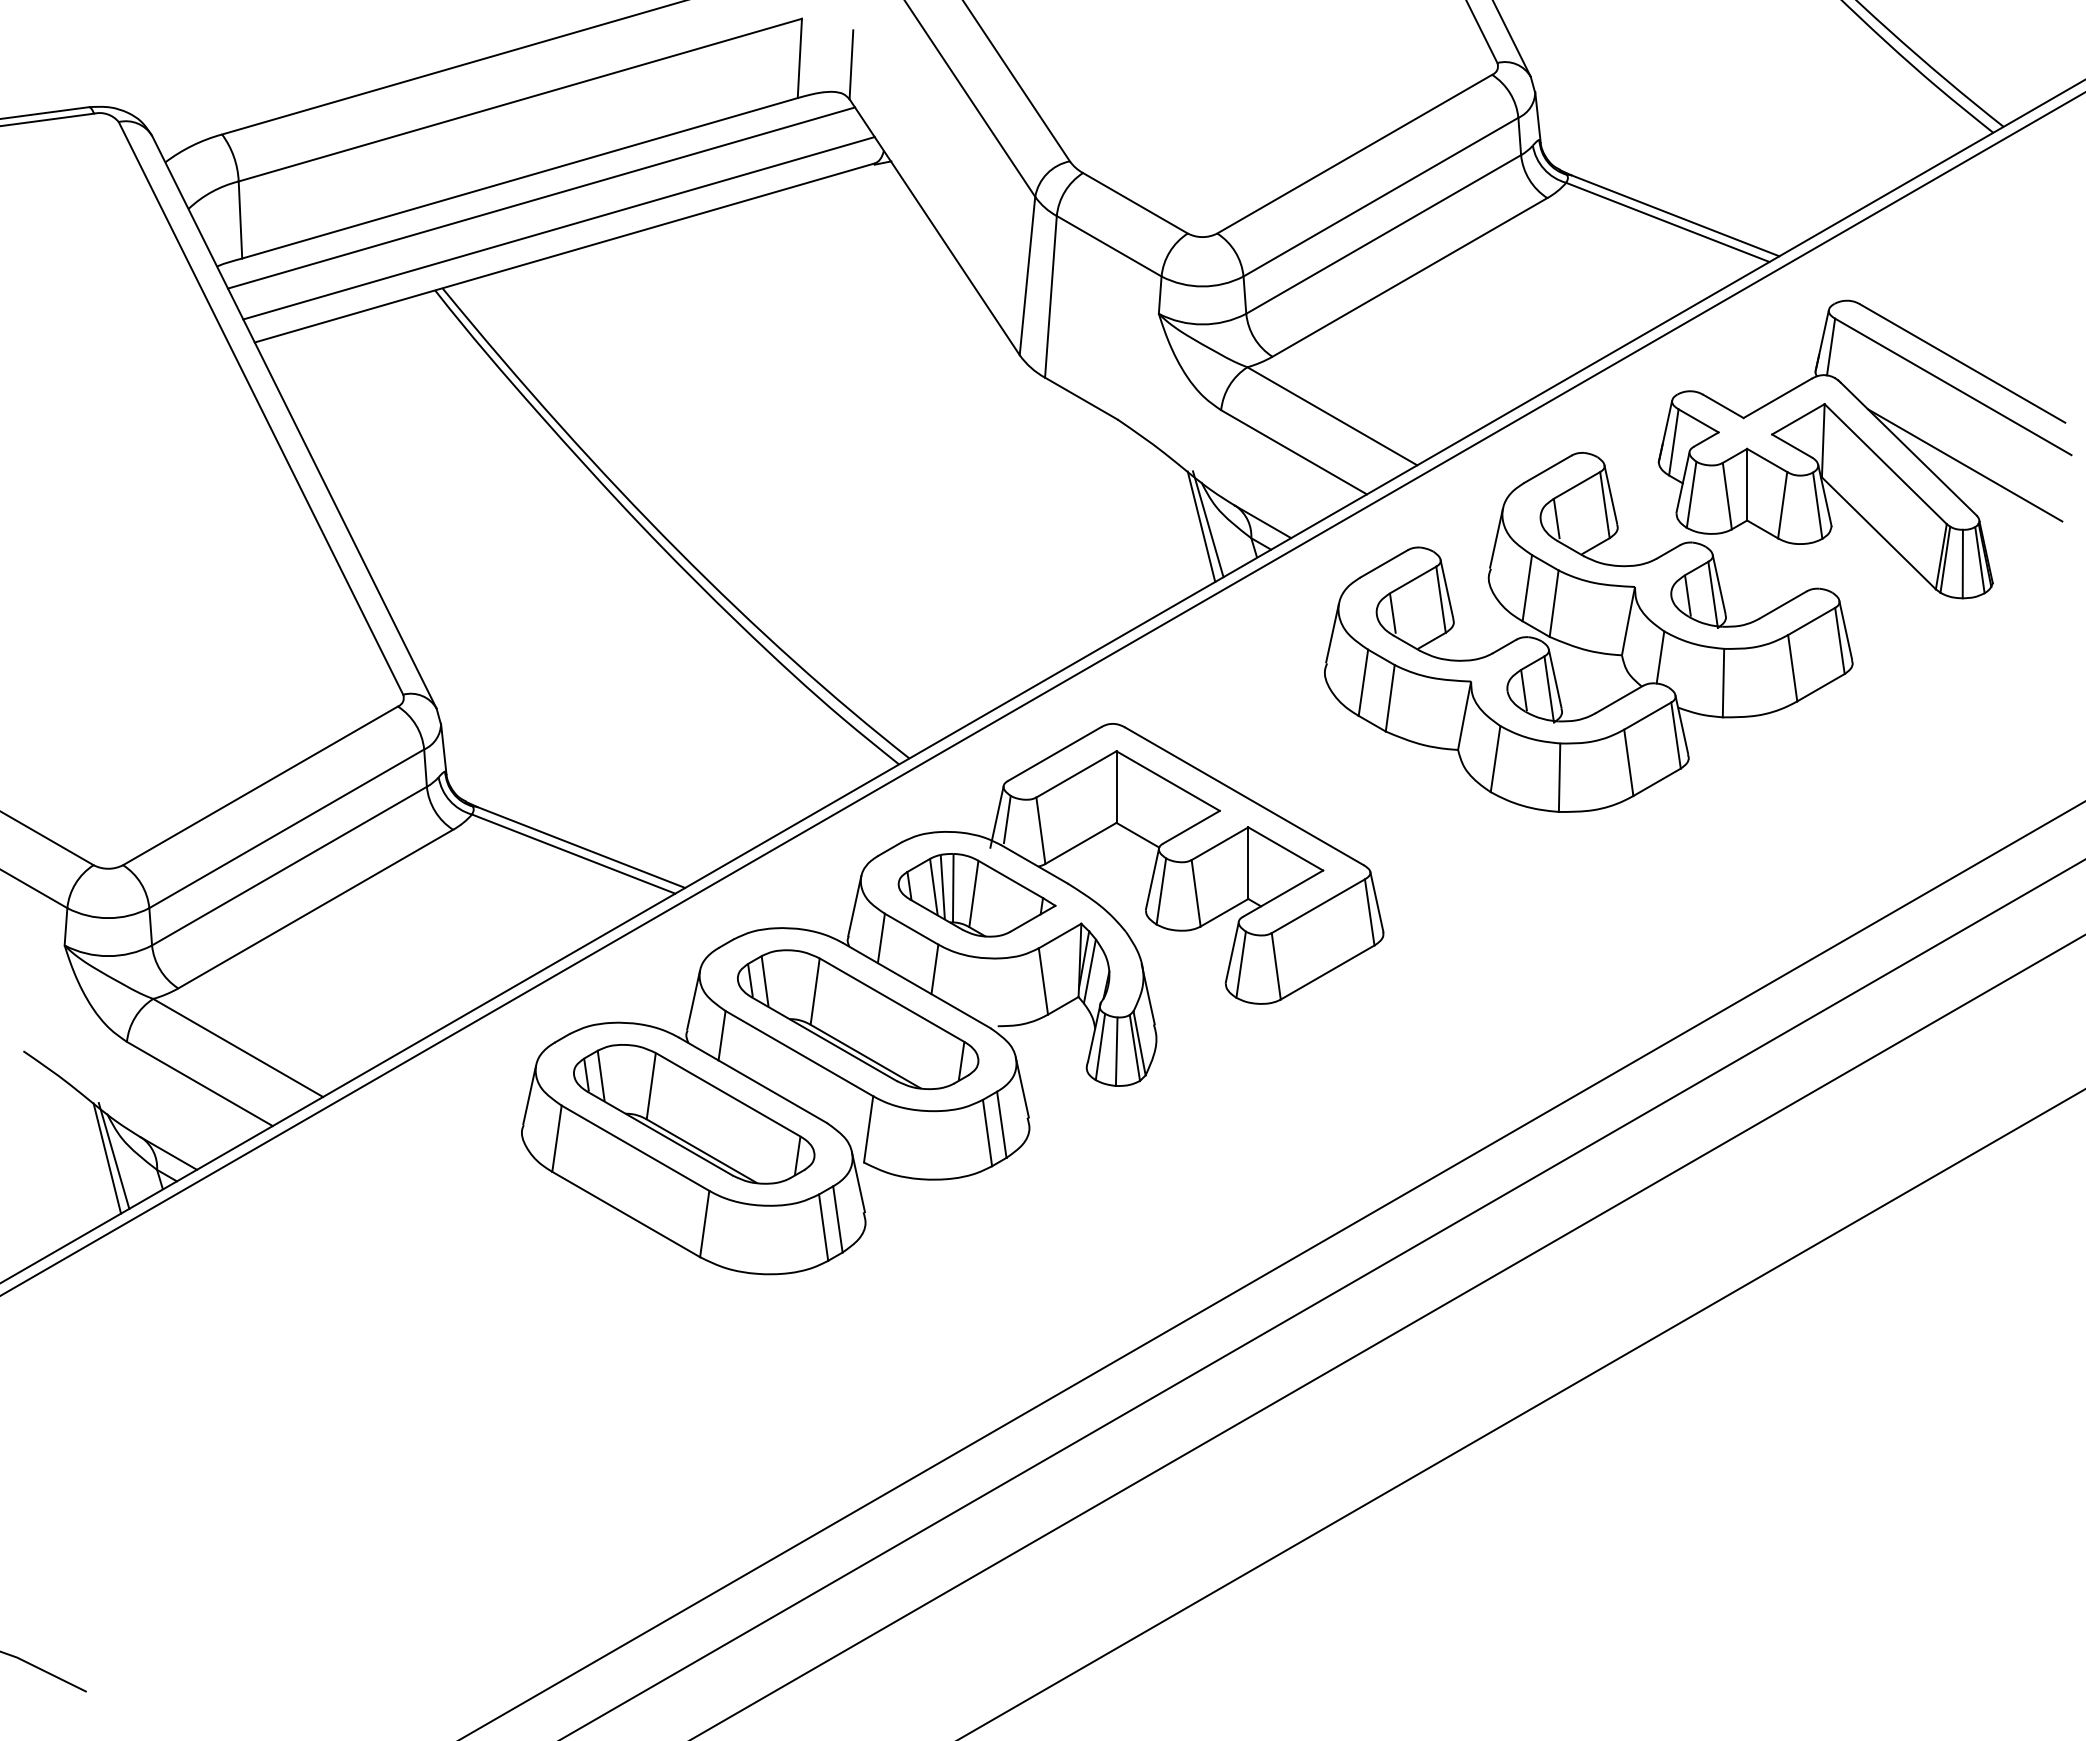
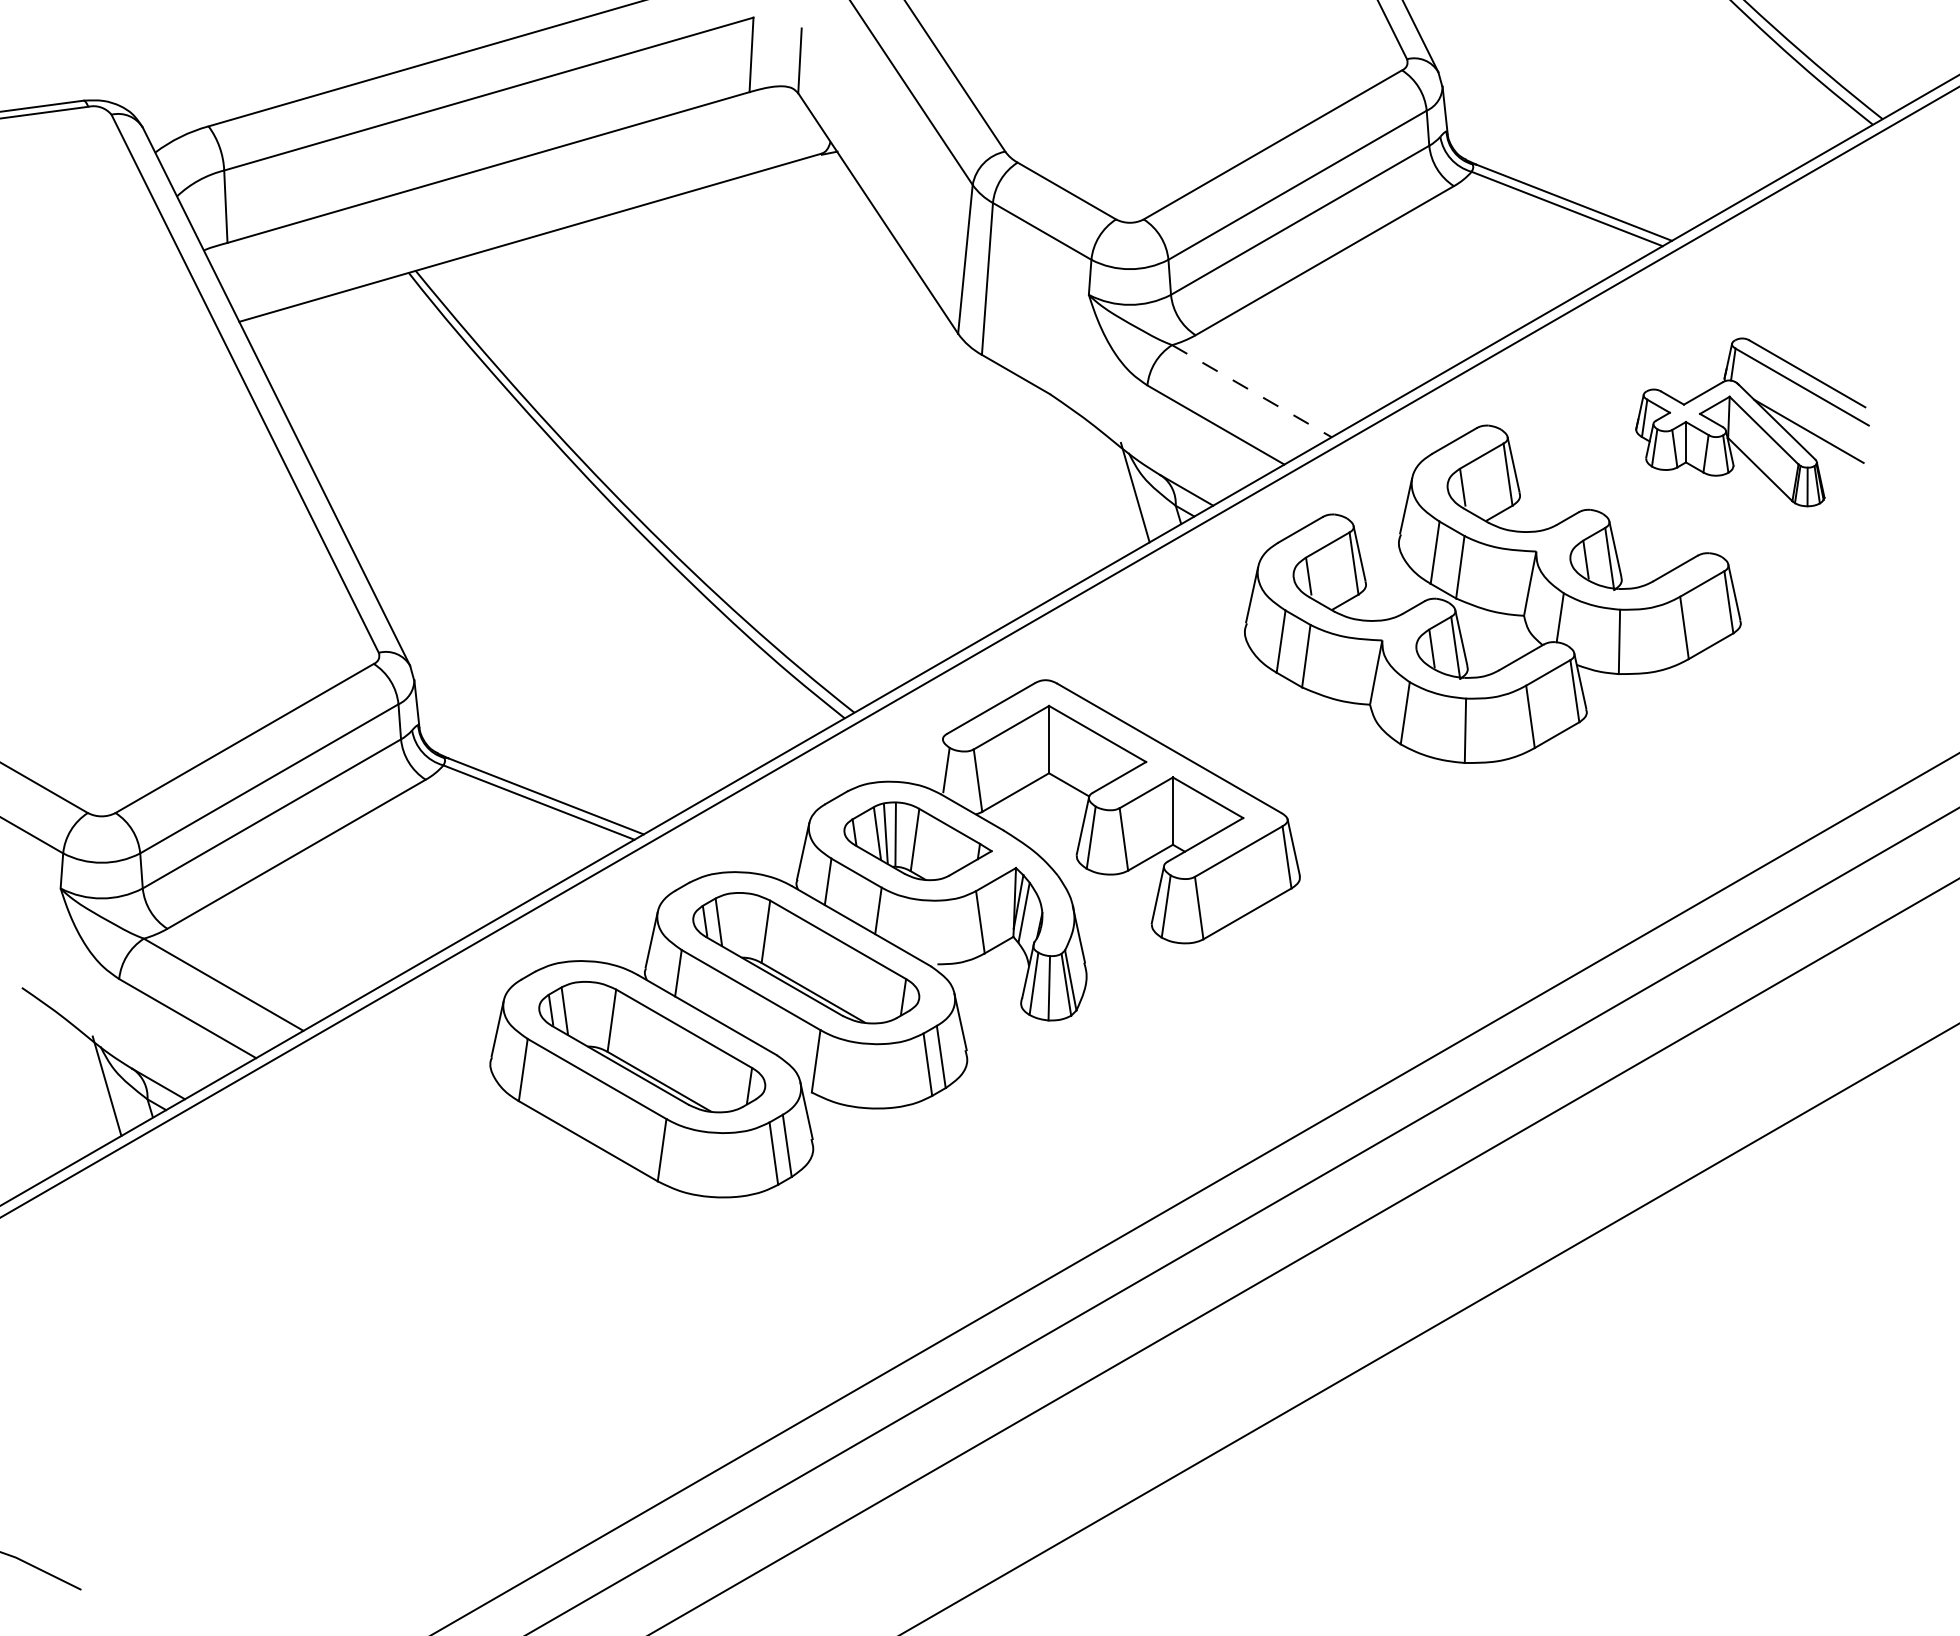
line: (541, 197) -> (508, 185), removed
line: (558, 228) -> (524, 214), removed
line: (1332, 416) -> (1252, 391), solid -> dashed
part: (1864, 449) -> (1751, 422), size x0.6
line: (1201, 526) -> (1128, 494), removed
line: (996, 816) -> (936, 767), removed
line: (107, 1158) -> (100, 1088), removed

